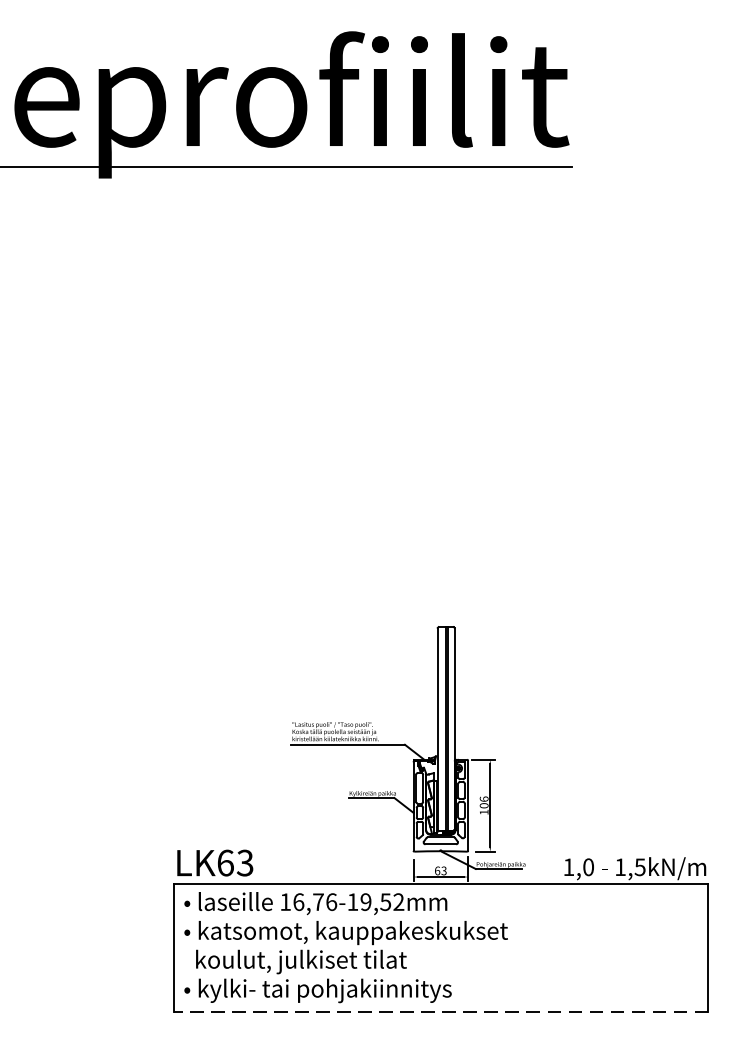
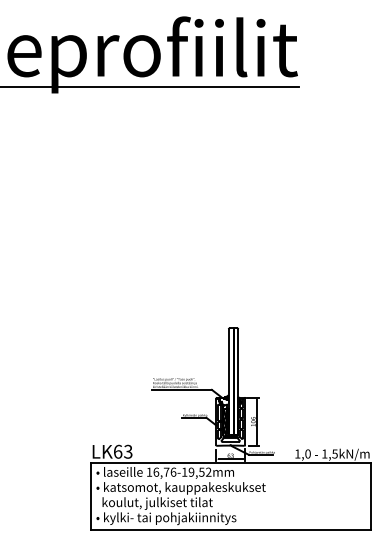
line: (440, 1011) -> (230, 529), dashed -> solid

